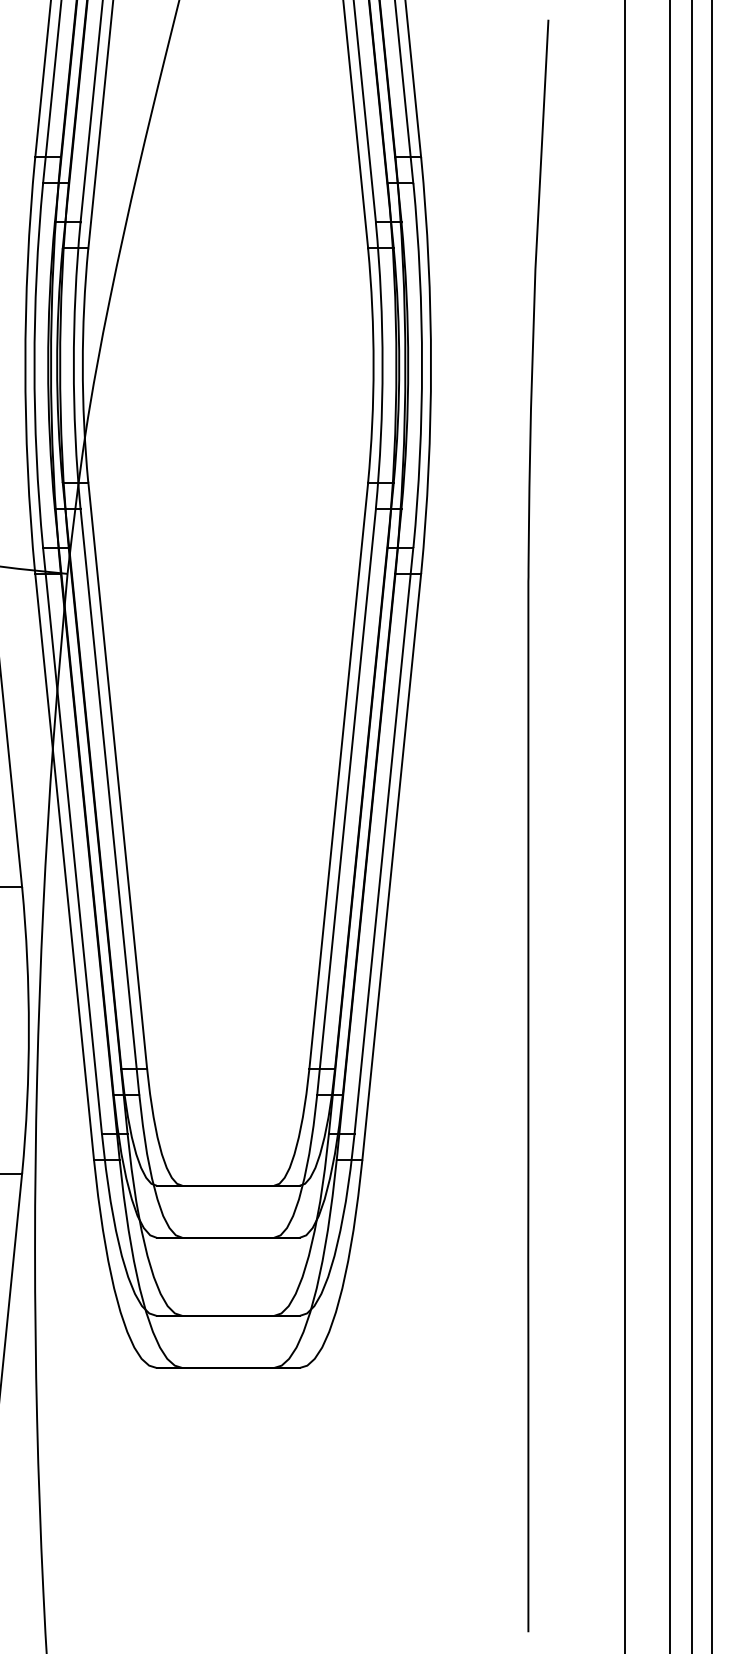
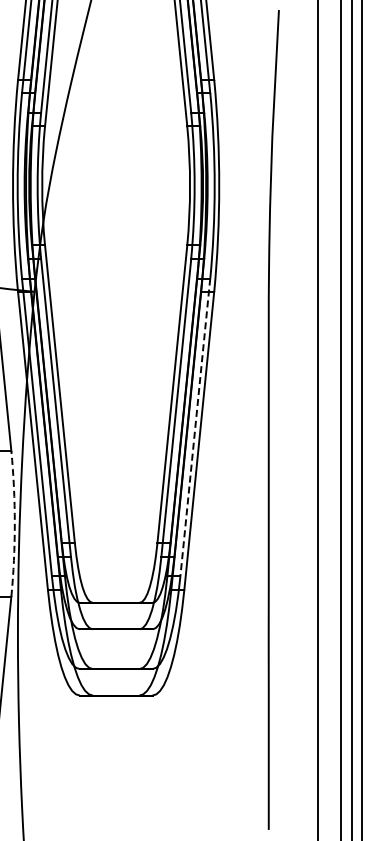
line: (384, 840) -> (195, 427), solid -> dashed
arc: (28, 1029) -> (14, 523), solid -> dashed

